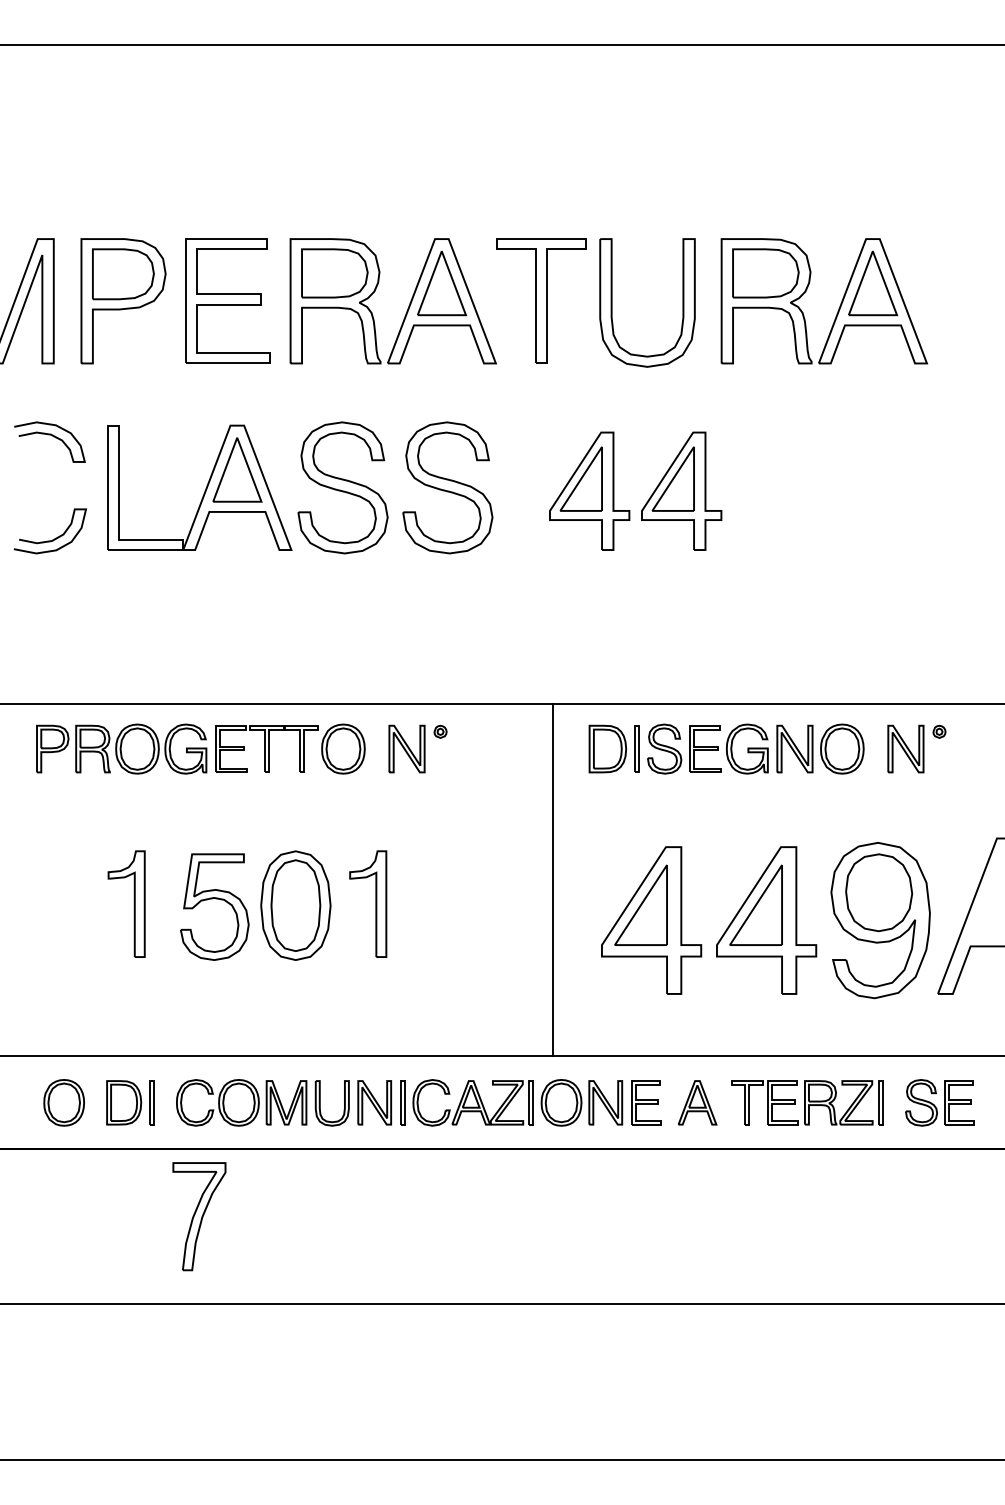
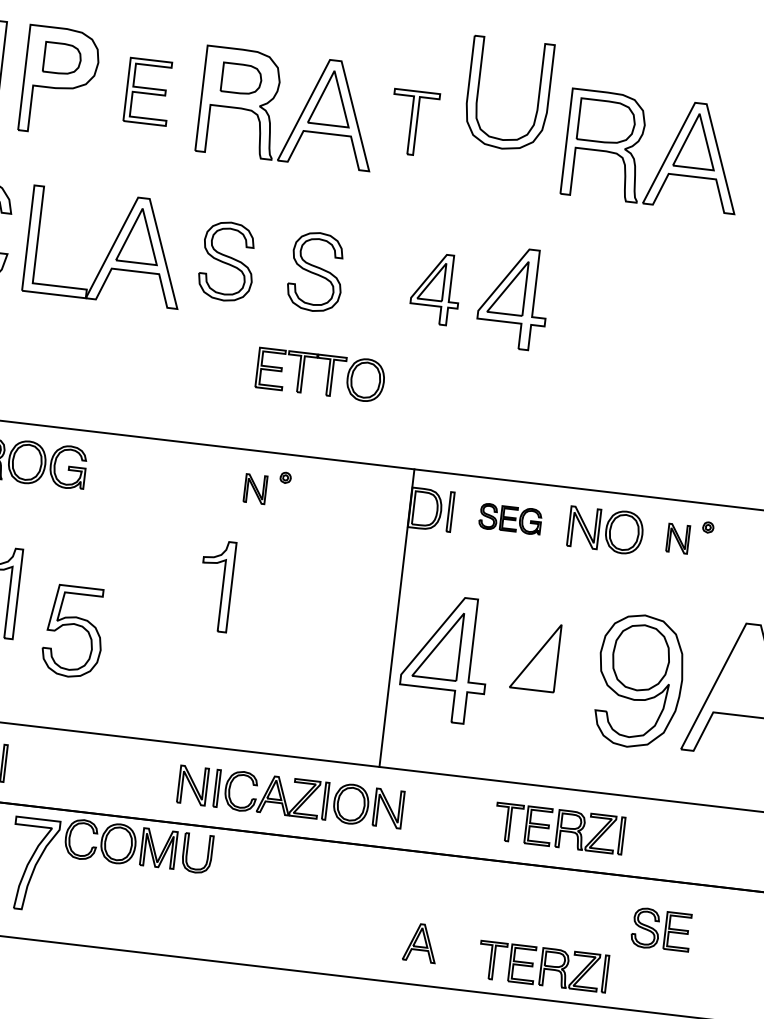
part: (334, 273) -> (241, 79), size x0.7
part: (123, 274) -> (62, 58), size x0.7
part: (227, 300) -> (148, 91), size x0.6
part: (541, 300) -> (414, 122), size x0.6
part: (612, 302) -> (478, 90), moved
part: (342, 487) -> (226, 261), size x0.7
part: (447, 487) -> (315, 271), size x0.7
part: (589, 490) -> (435, 288), size x0.7
part: (299, 748) -> (328, 375), moved
part: (406, 748) -> (255, 488), size x0.7
part: (707, 748) -> (510, 518), size x0.6
part: (905, 748) -> (677, 538), size x0.7
line: (553, 879) -> (397, 617), moved
part: (215, 899) -> (75, 625), moved
part: (375, 903) -> (222, 586), moved
part: (295, 905) -> (145, 610), removed
part: (766, 920) -> (542, 670), removed
part: (262, 1102) -> (138, 845), moved
part: (646, 1102) -> (423, 812), removed
part: (697, 1102) -> (420, 942), moved
part: (939, 1102) -> (661, 929), moved
part: (807, 1265) -> (543, 966), added

